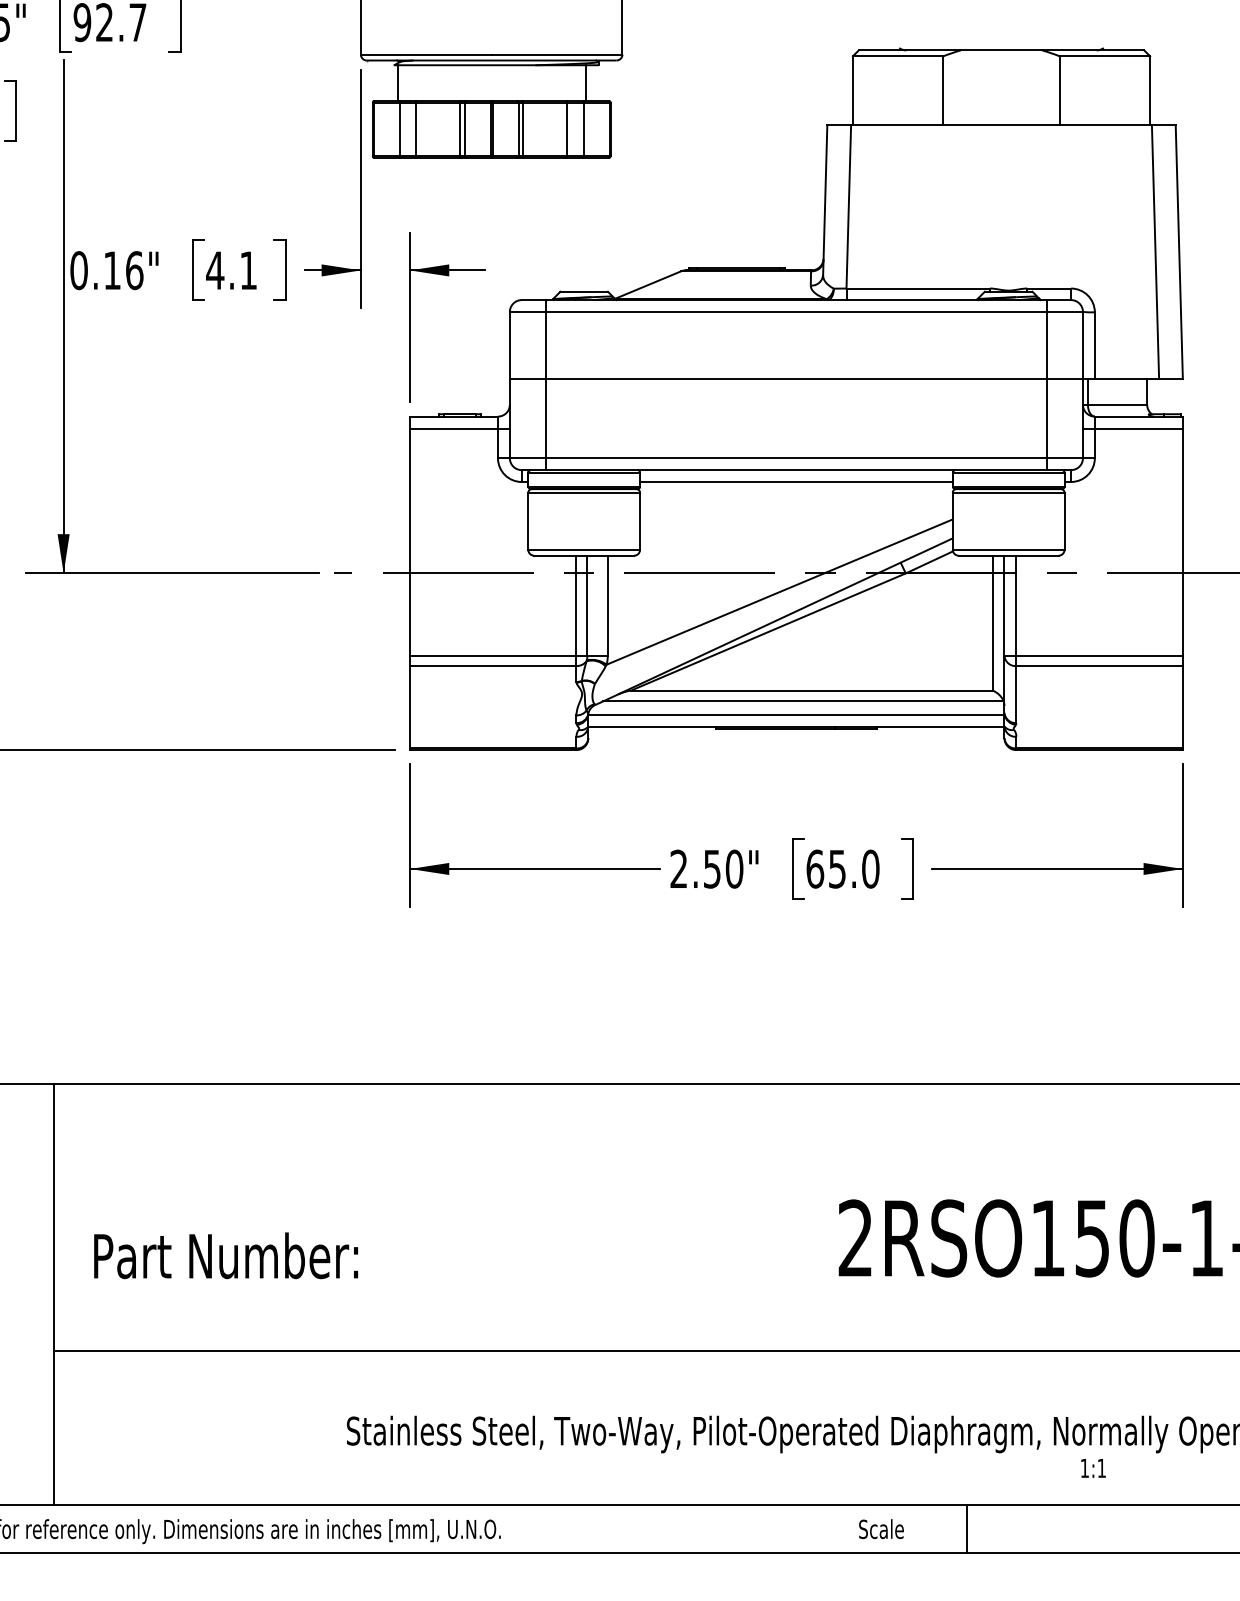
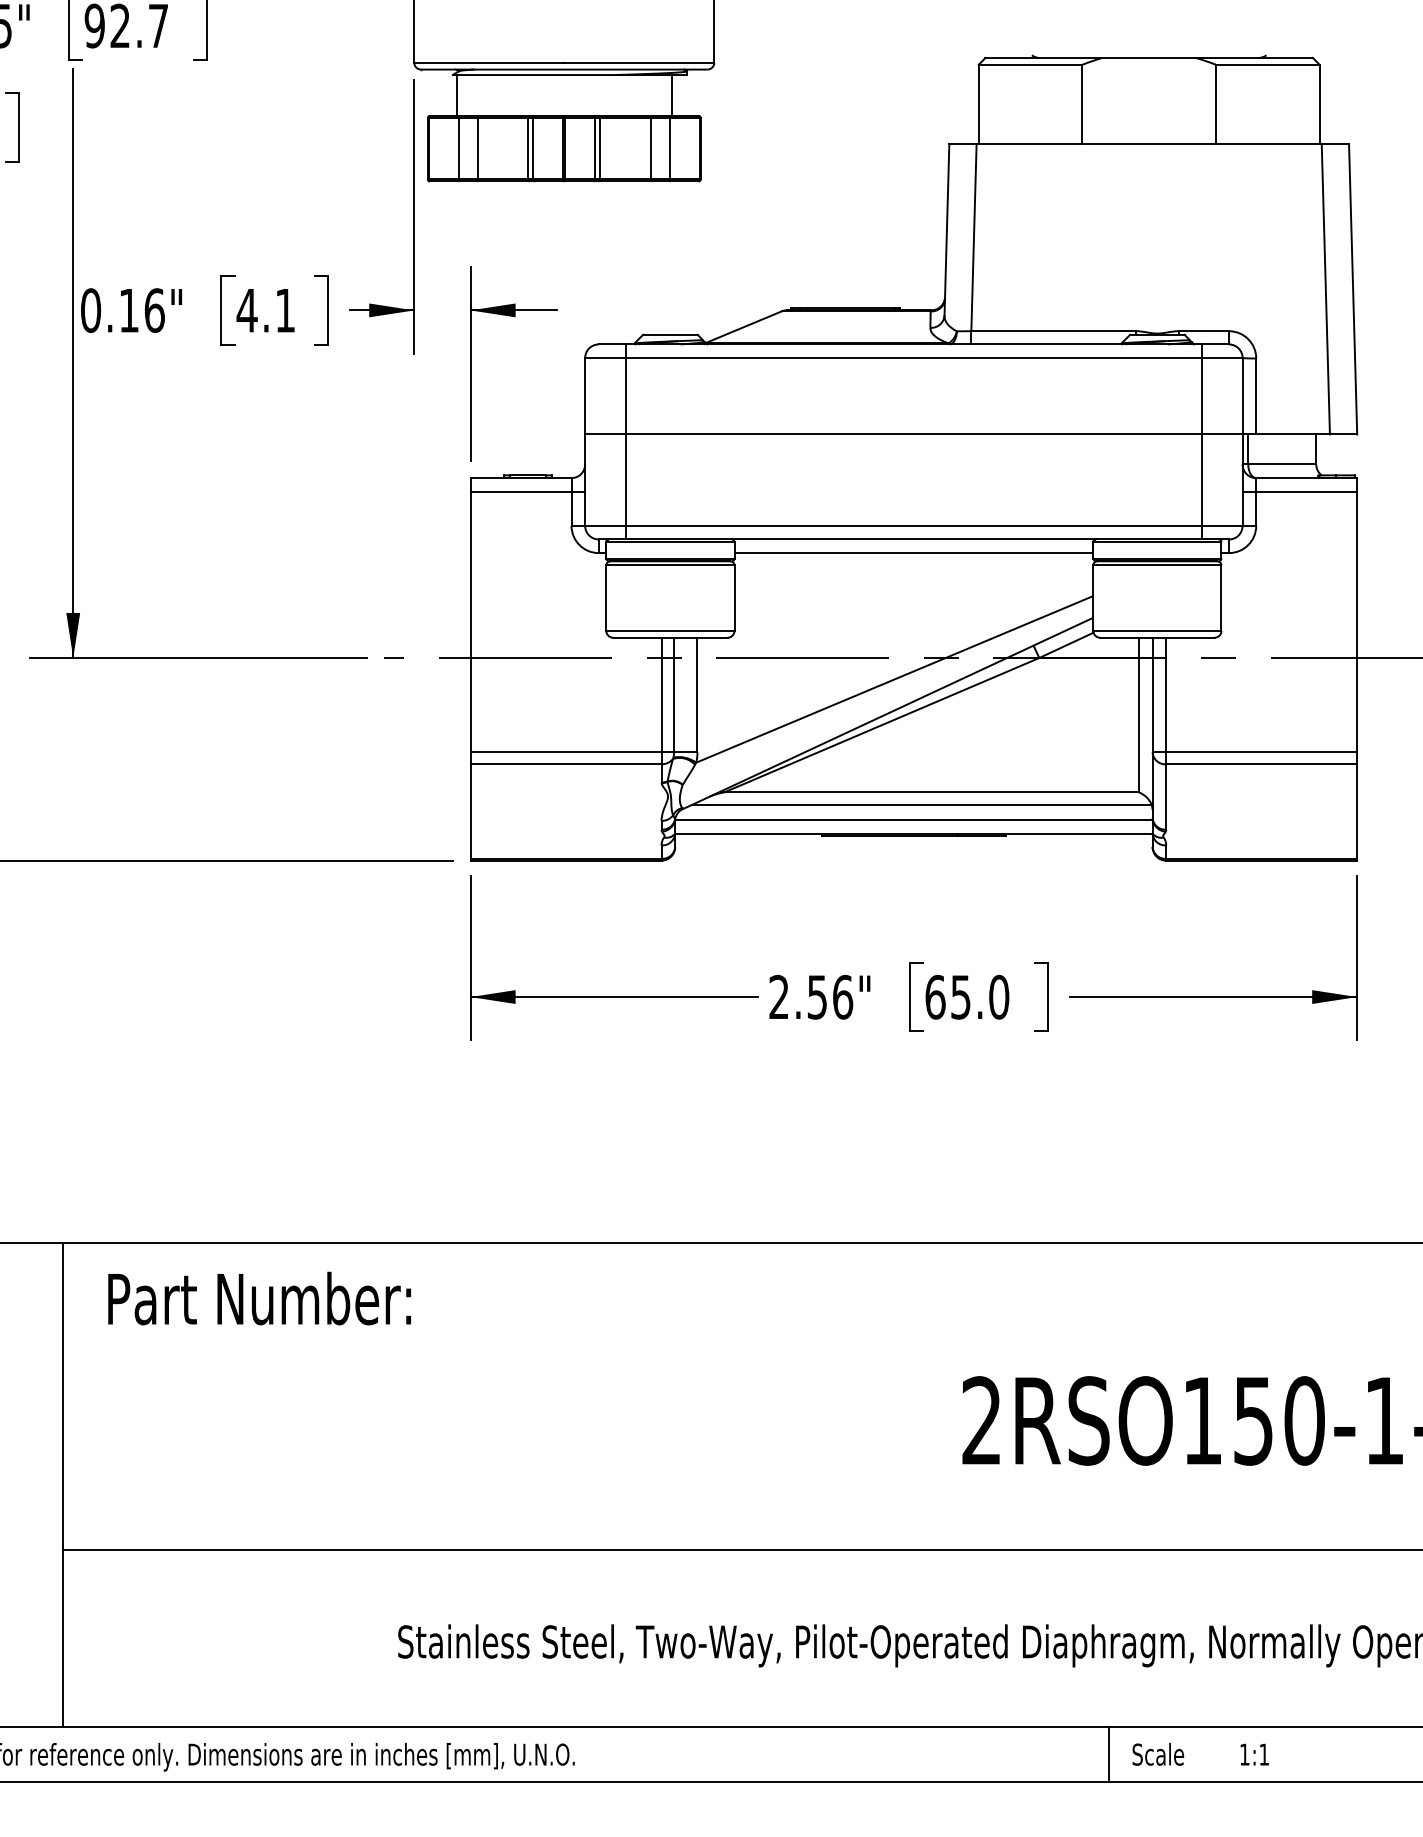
text: (734, 868) -> (842, 996), 2.50" -> 2.56"
text: (226, 1255) -> (260, 1298), moved
text: (1093, 1468) -> (1254, 1754), moved
text: (881, 1529) -> (1158, 1754), moved

